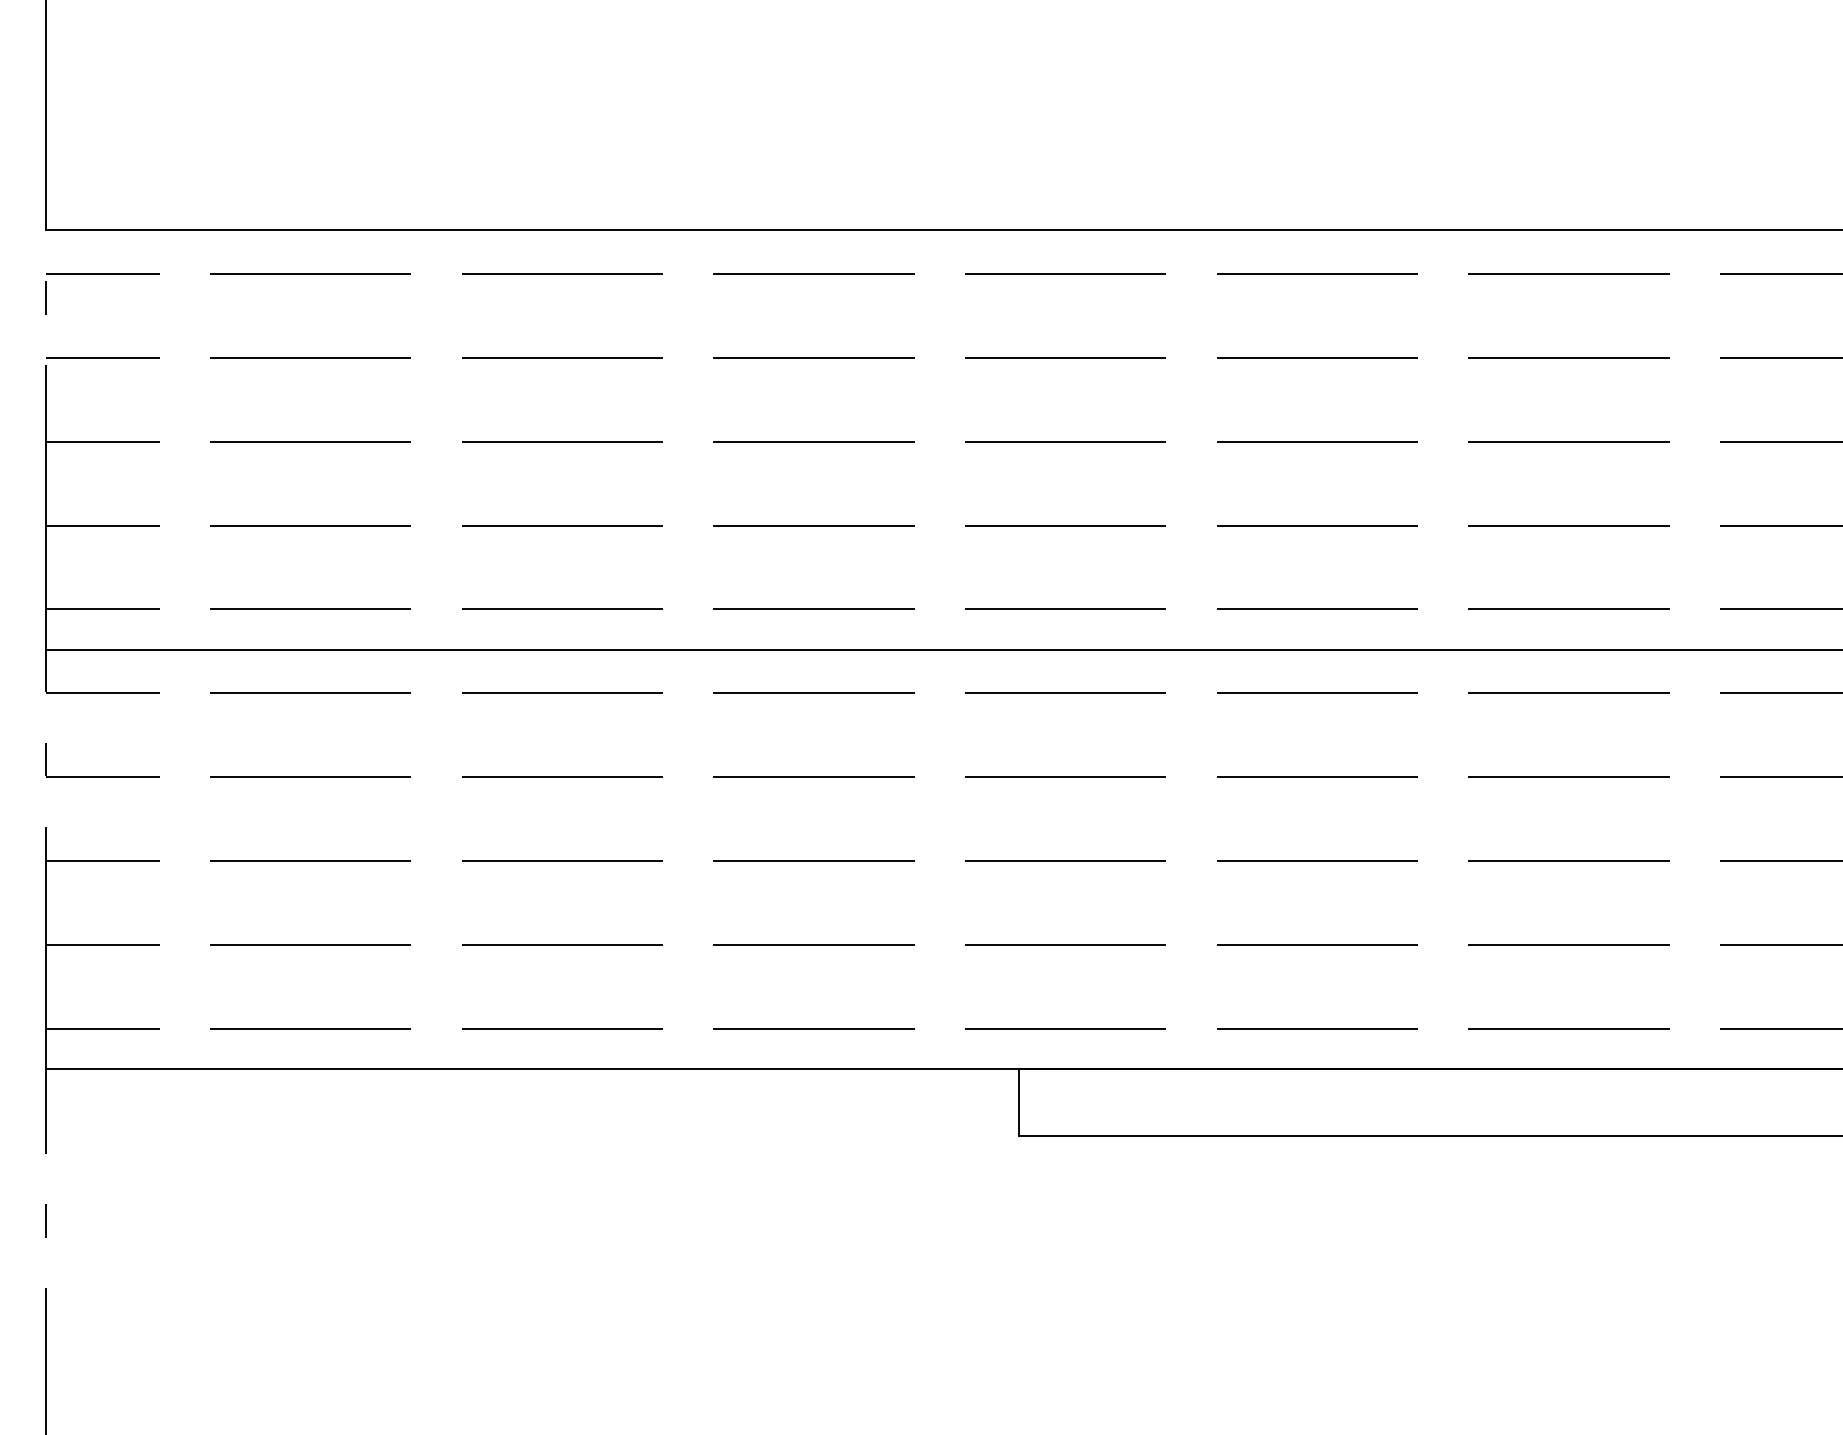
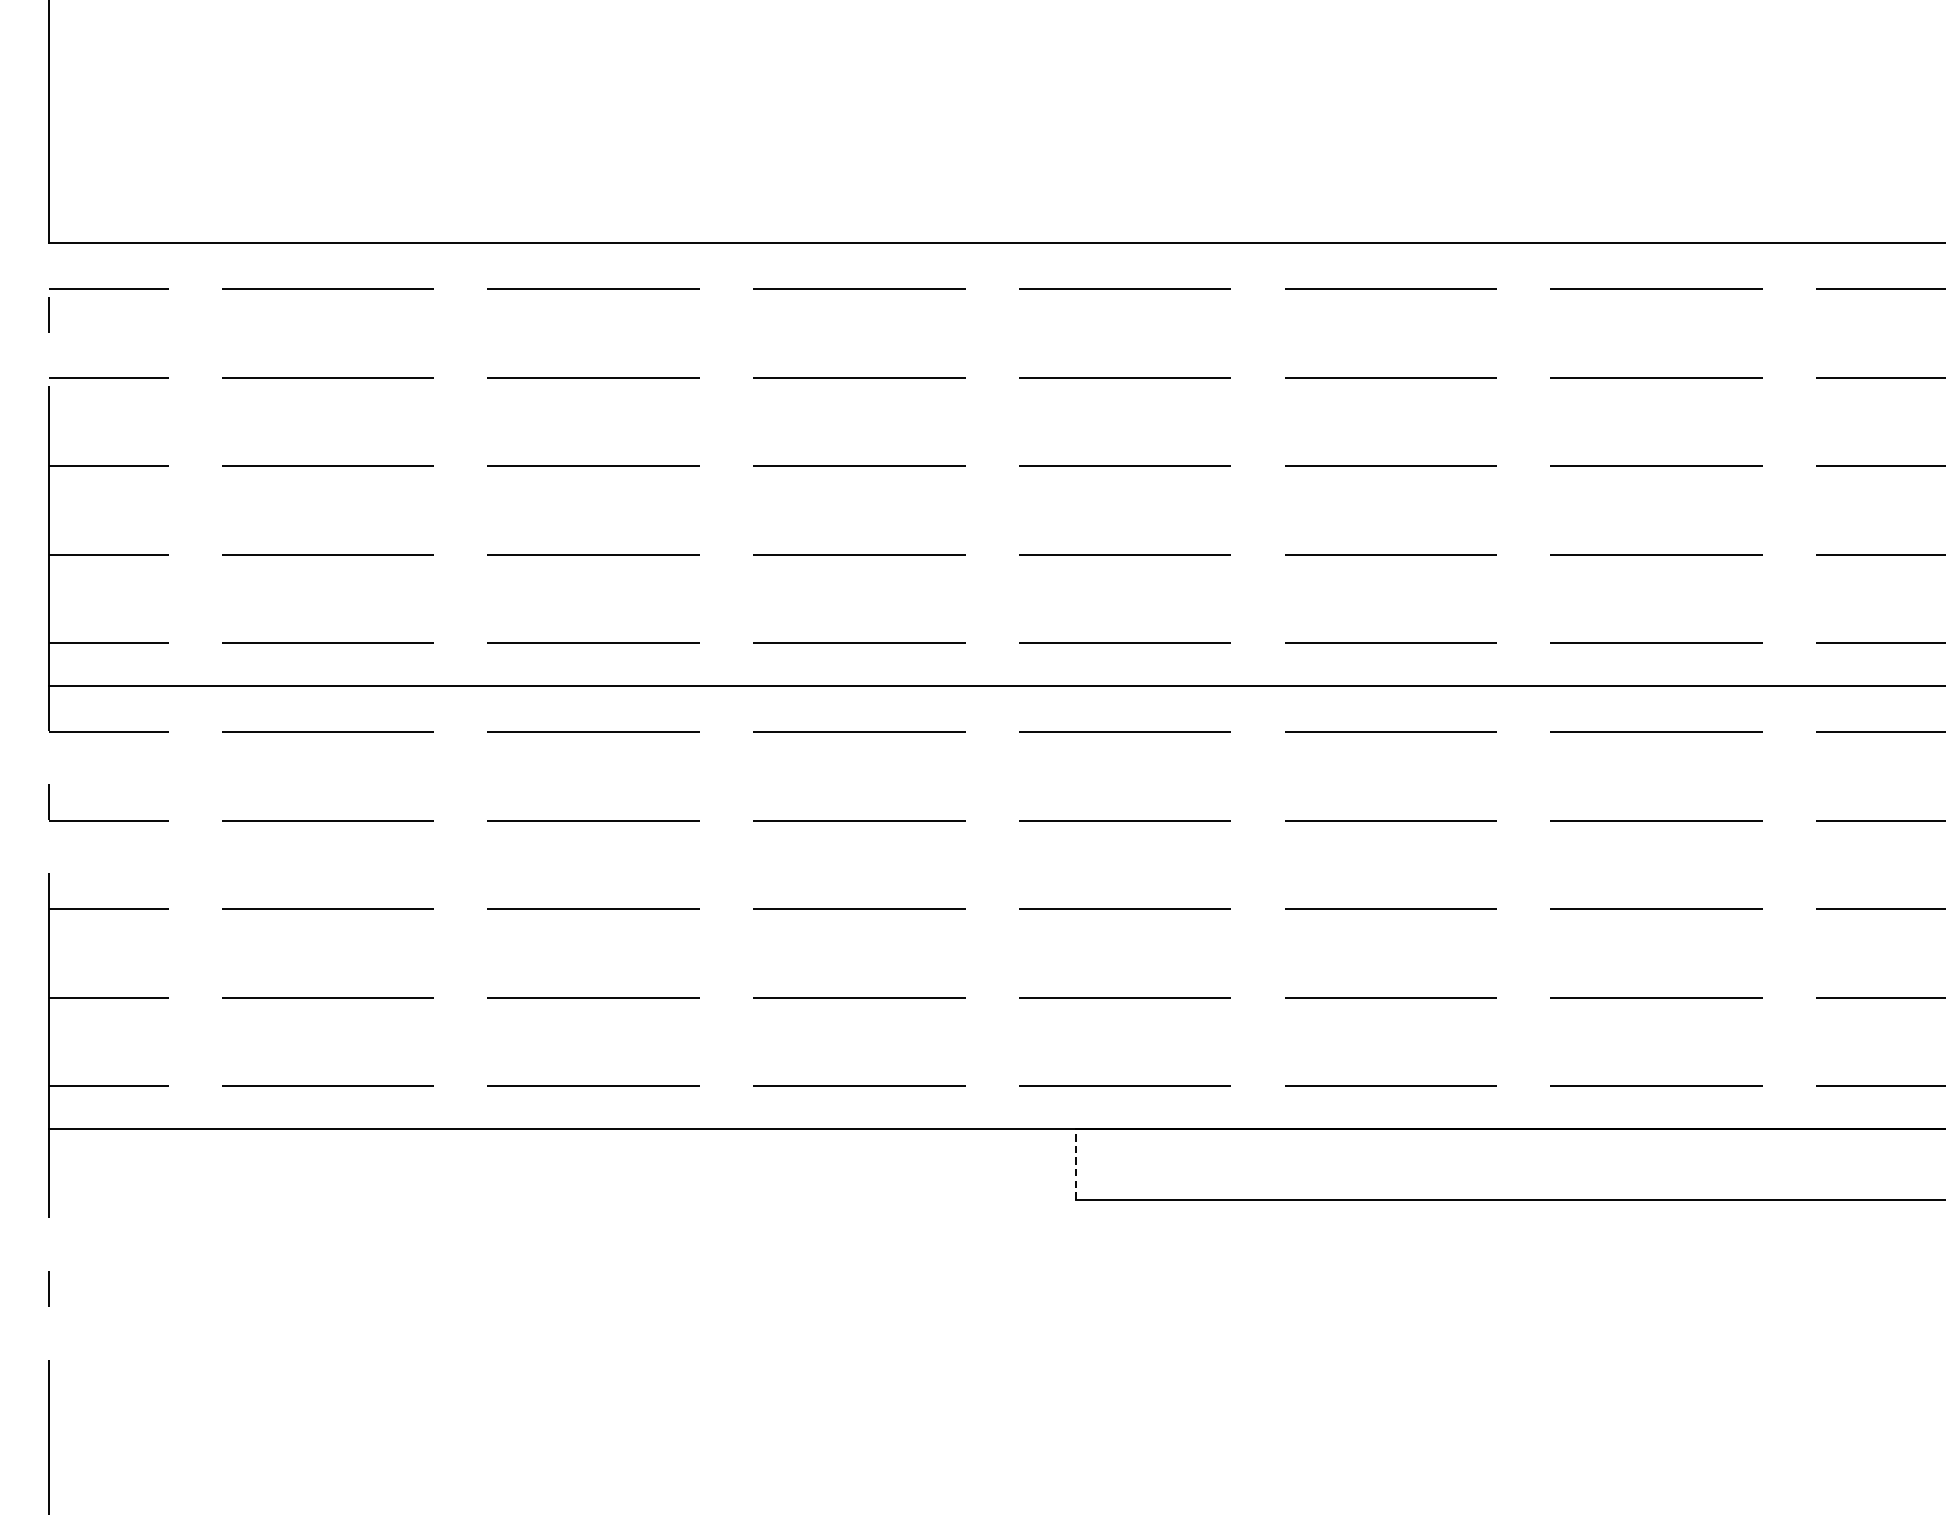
line: (1019, 1102) -> (1076, 1164), solid -> dashed

